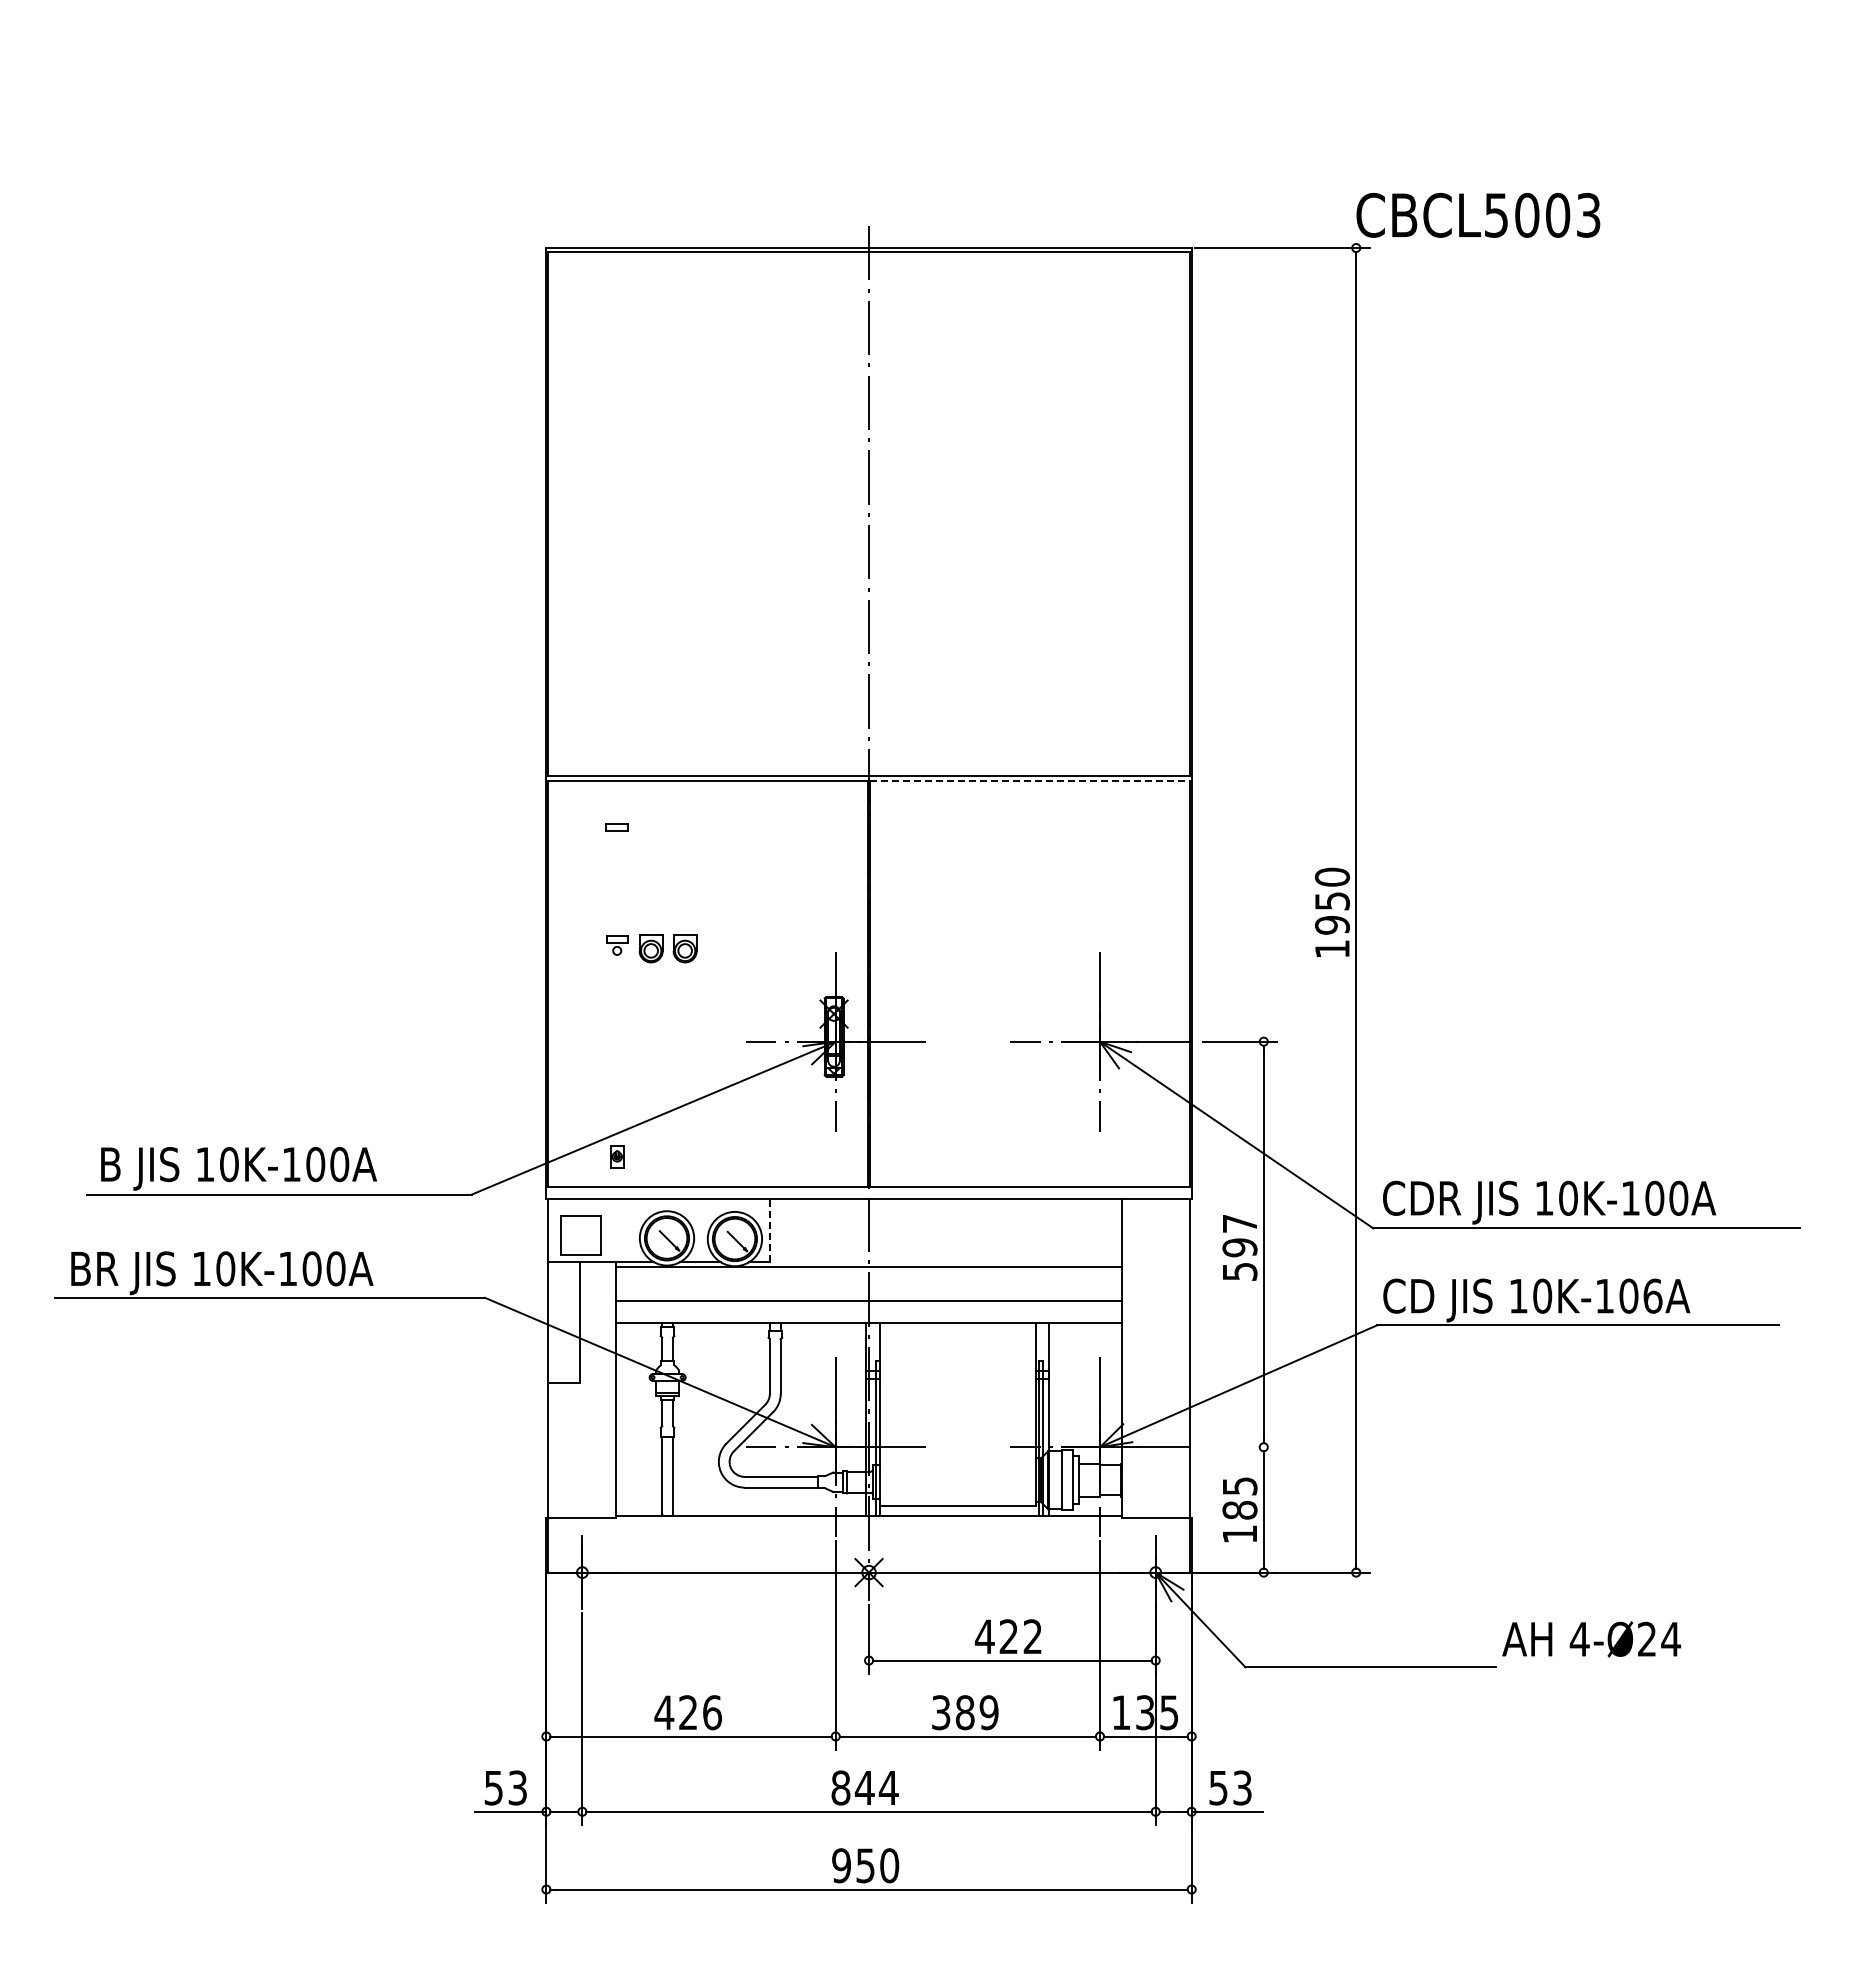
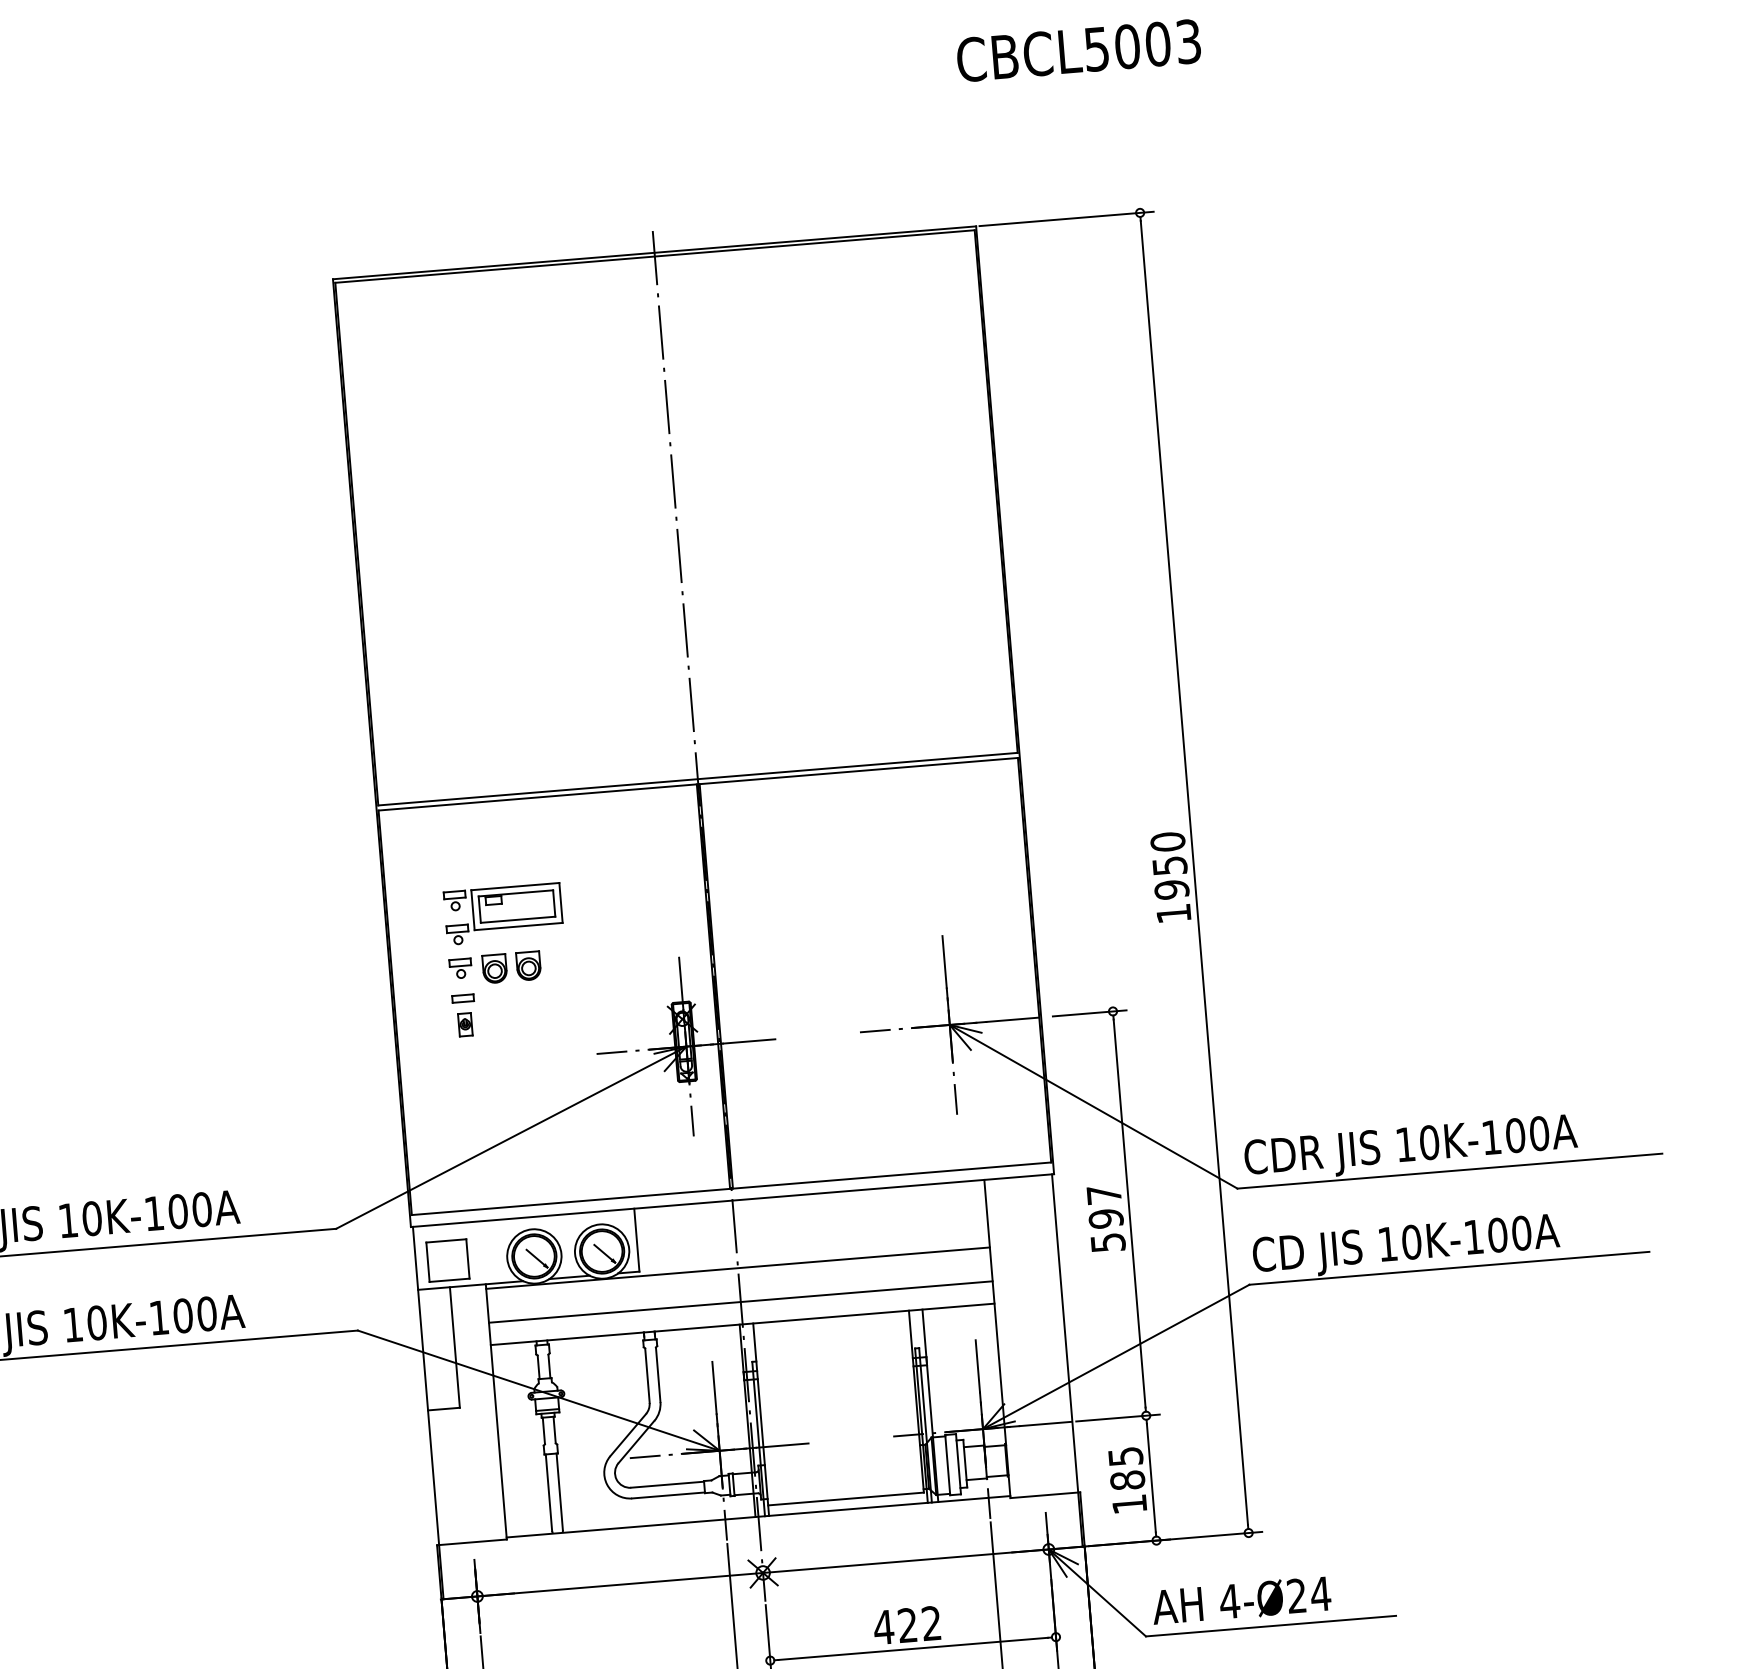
text: (1478, 214) -> (1078, 49), moved
line: (1030, 781) -> (859, 771), dashed -> solid
part: (616, 827) -> (462, 998), moved
part: (664, 894) -> (503, 913), added
part: (617, 1156) -> (465, 1024), moved
line: (770, 1230) -> (636, 1240), dashed -> solid
text: (1652, 1295) -> (1521, 1232), 10K-106A -> 10K-100A
line: (1235, 1447) -> (1118, 1418), added
text: (1591, 1639) -> (1241, 1600), moved

